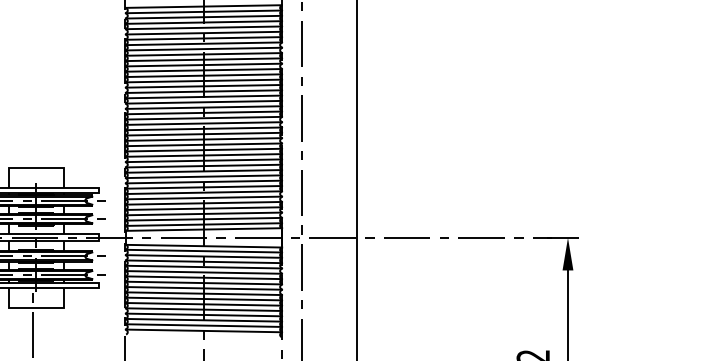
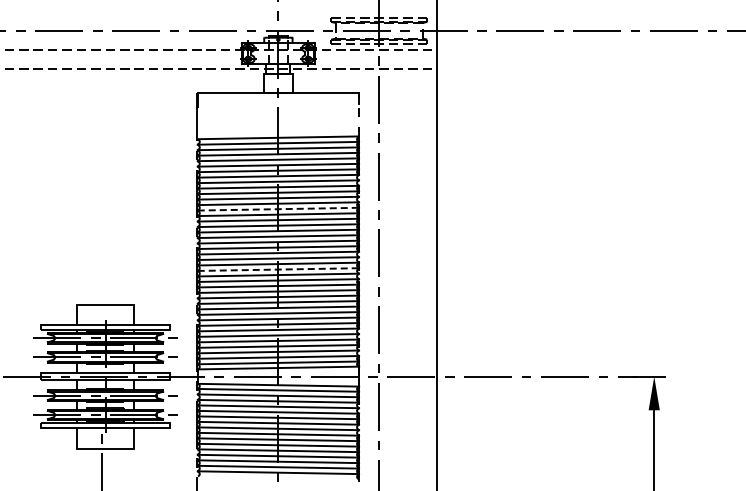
line: (203, 75) -> (277, 209), solid -> dashed
line: (203, 134) -> (277, 269), solid -> dashed

